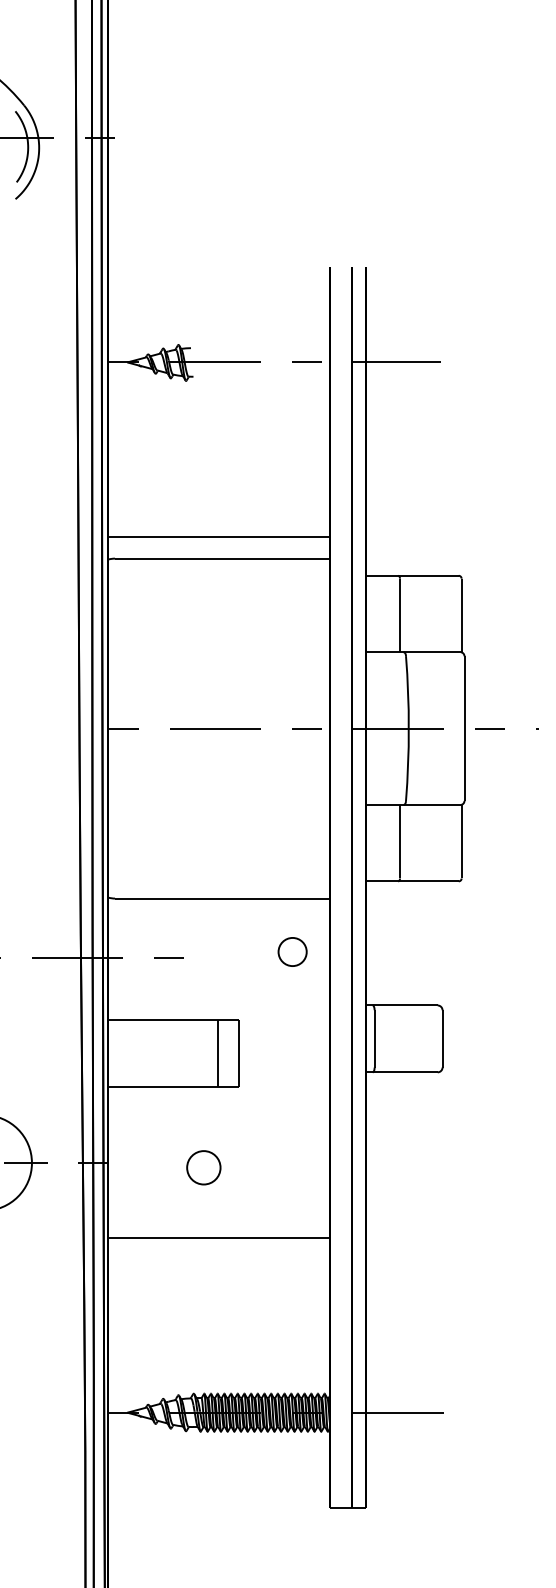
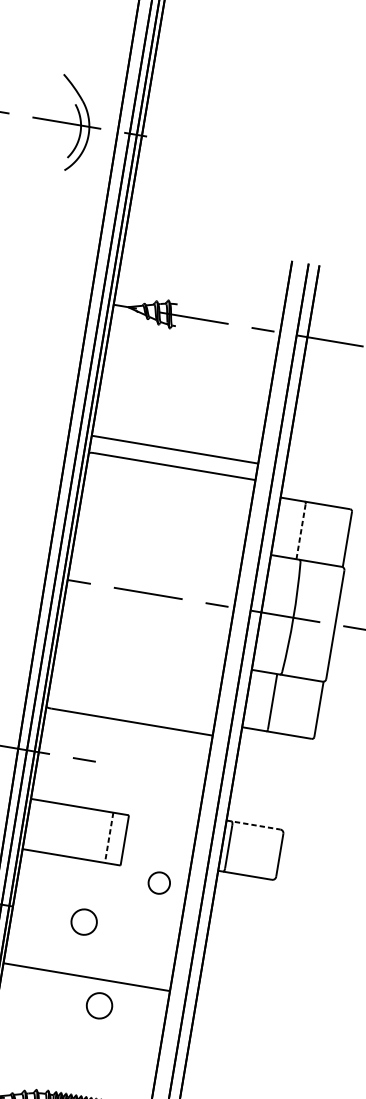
line: (400, 615) -> (301, 531), solid -> dashed
part: (292, 951) -> (159, 882), moved
line: (401, 1005) -> (253, 825), solid -> dashed
line: (217, 1053) -> (108, 837), solid -> dashed
part: (241, 1272) -> (99, 1005), added

